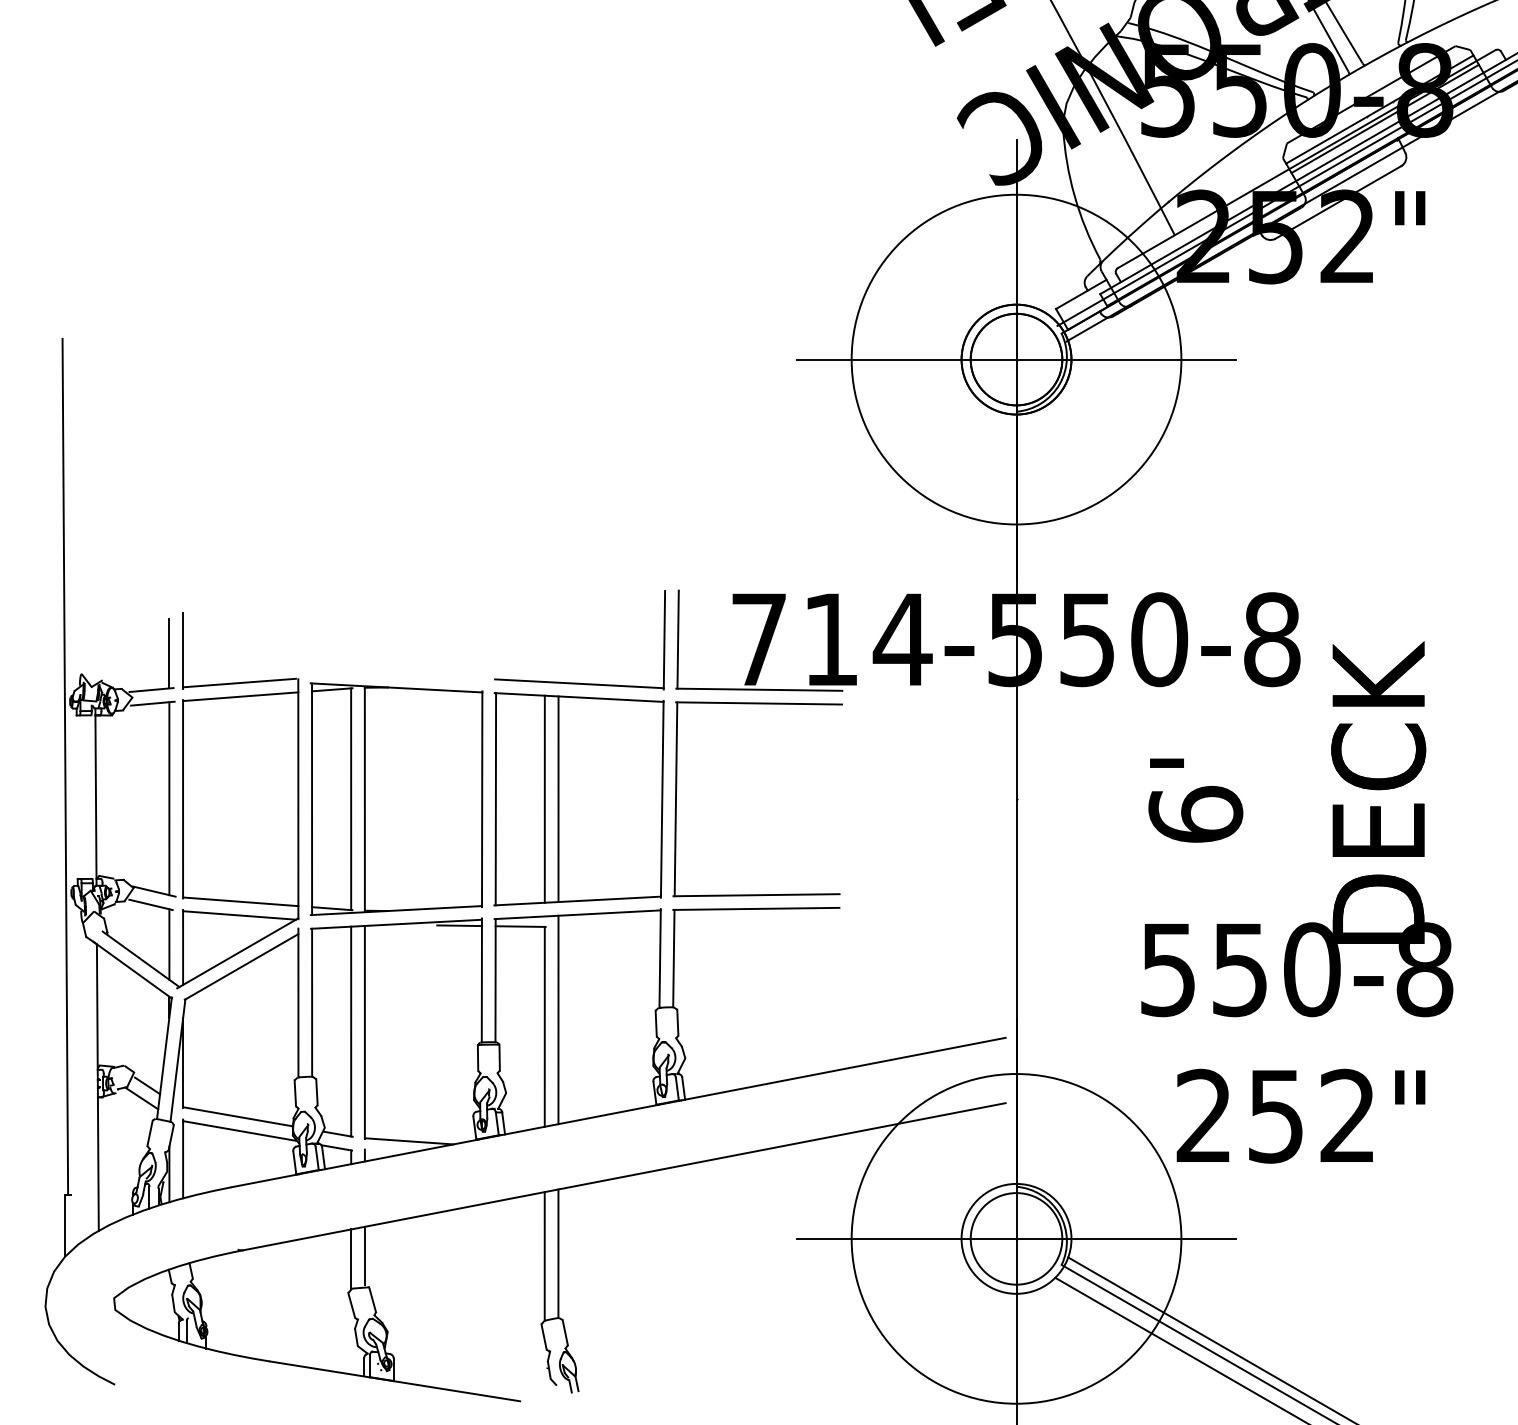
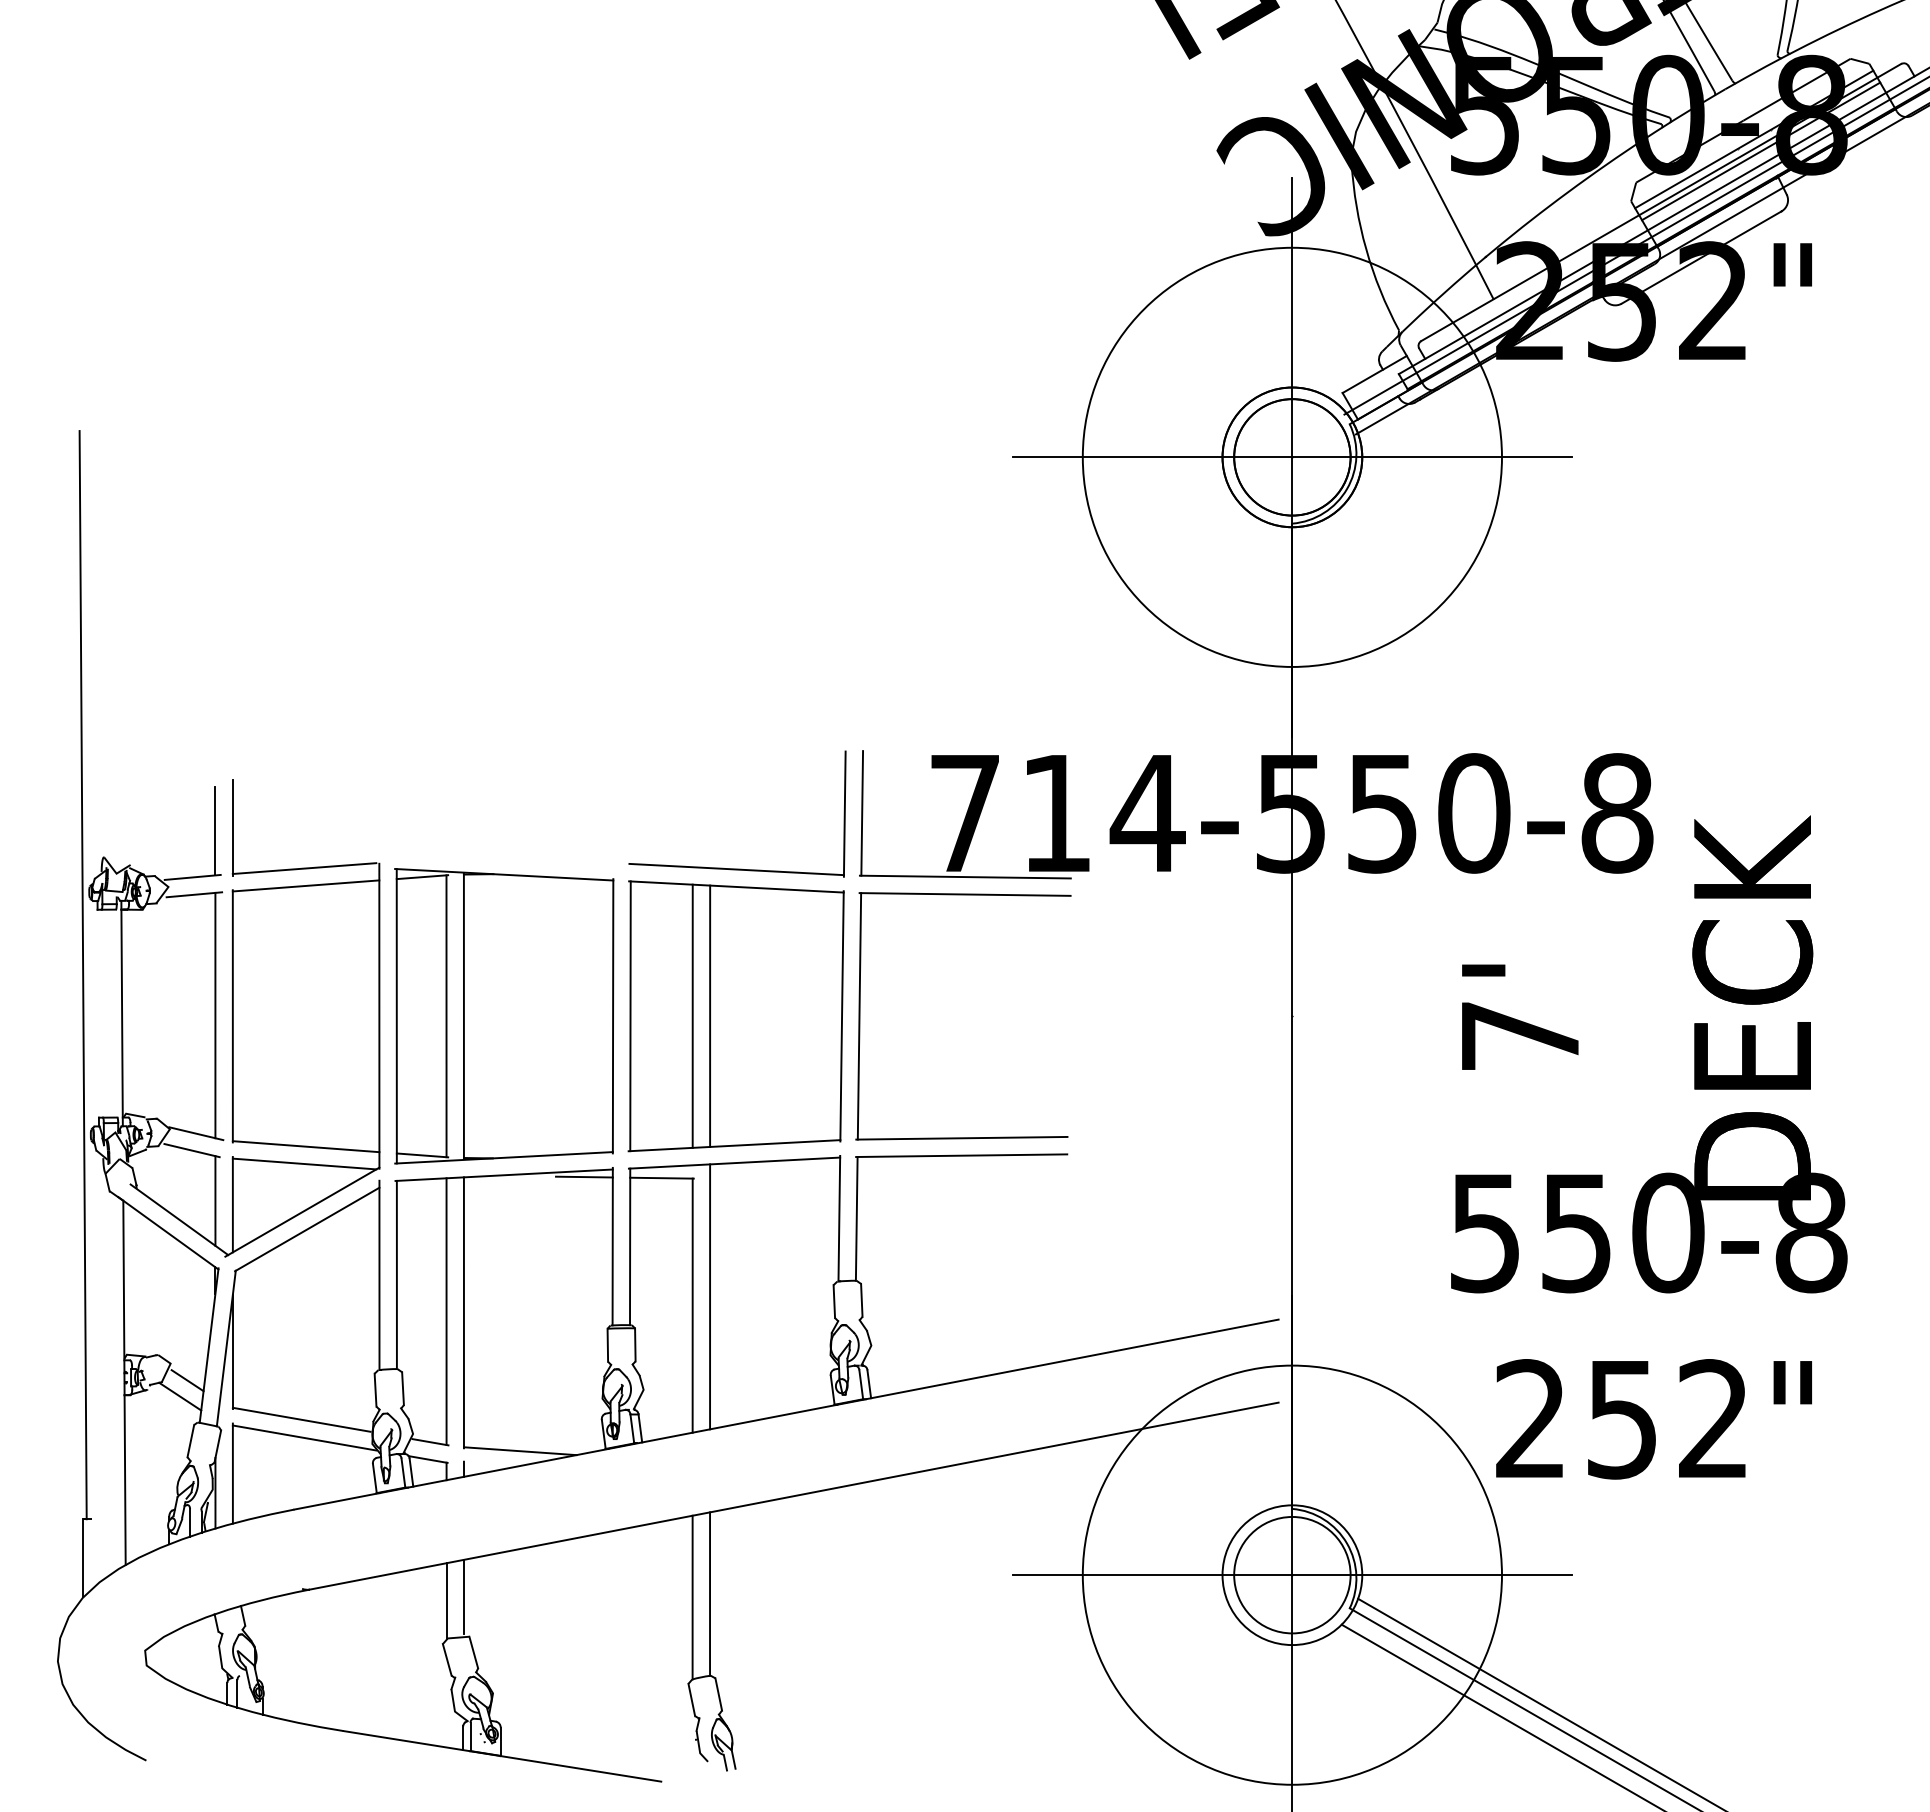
text: (1195, 814) -> (1520, 1035), 6' -> 7'

